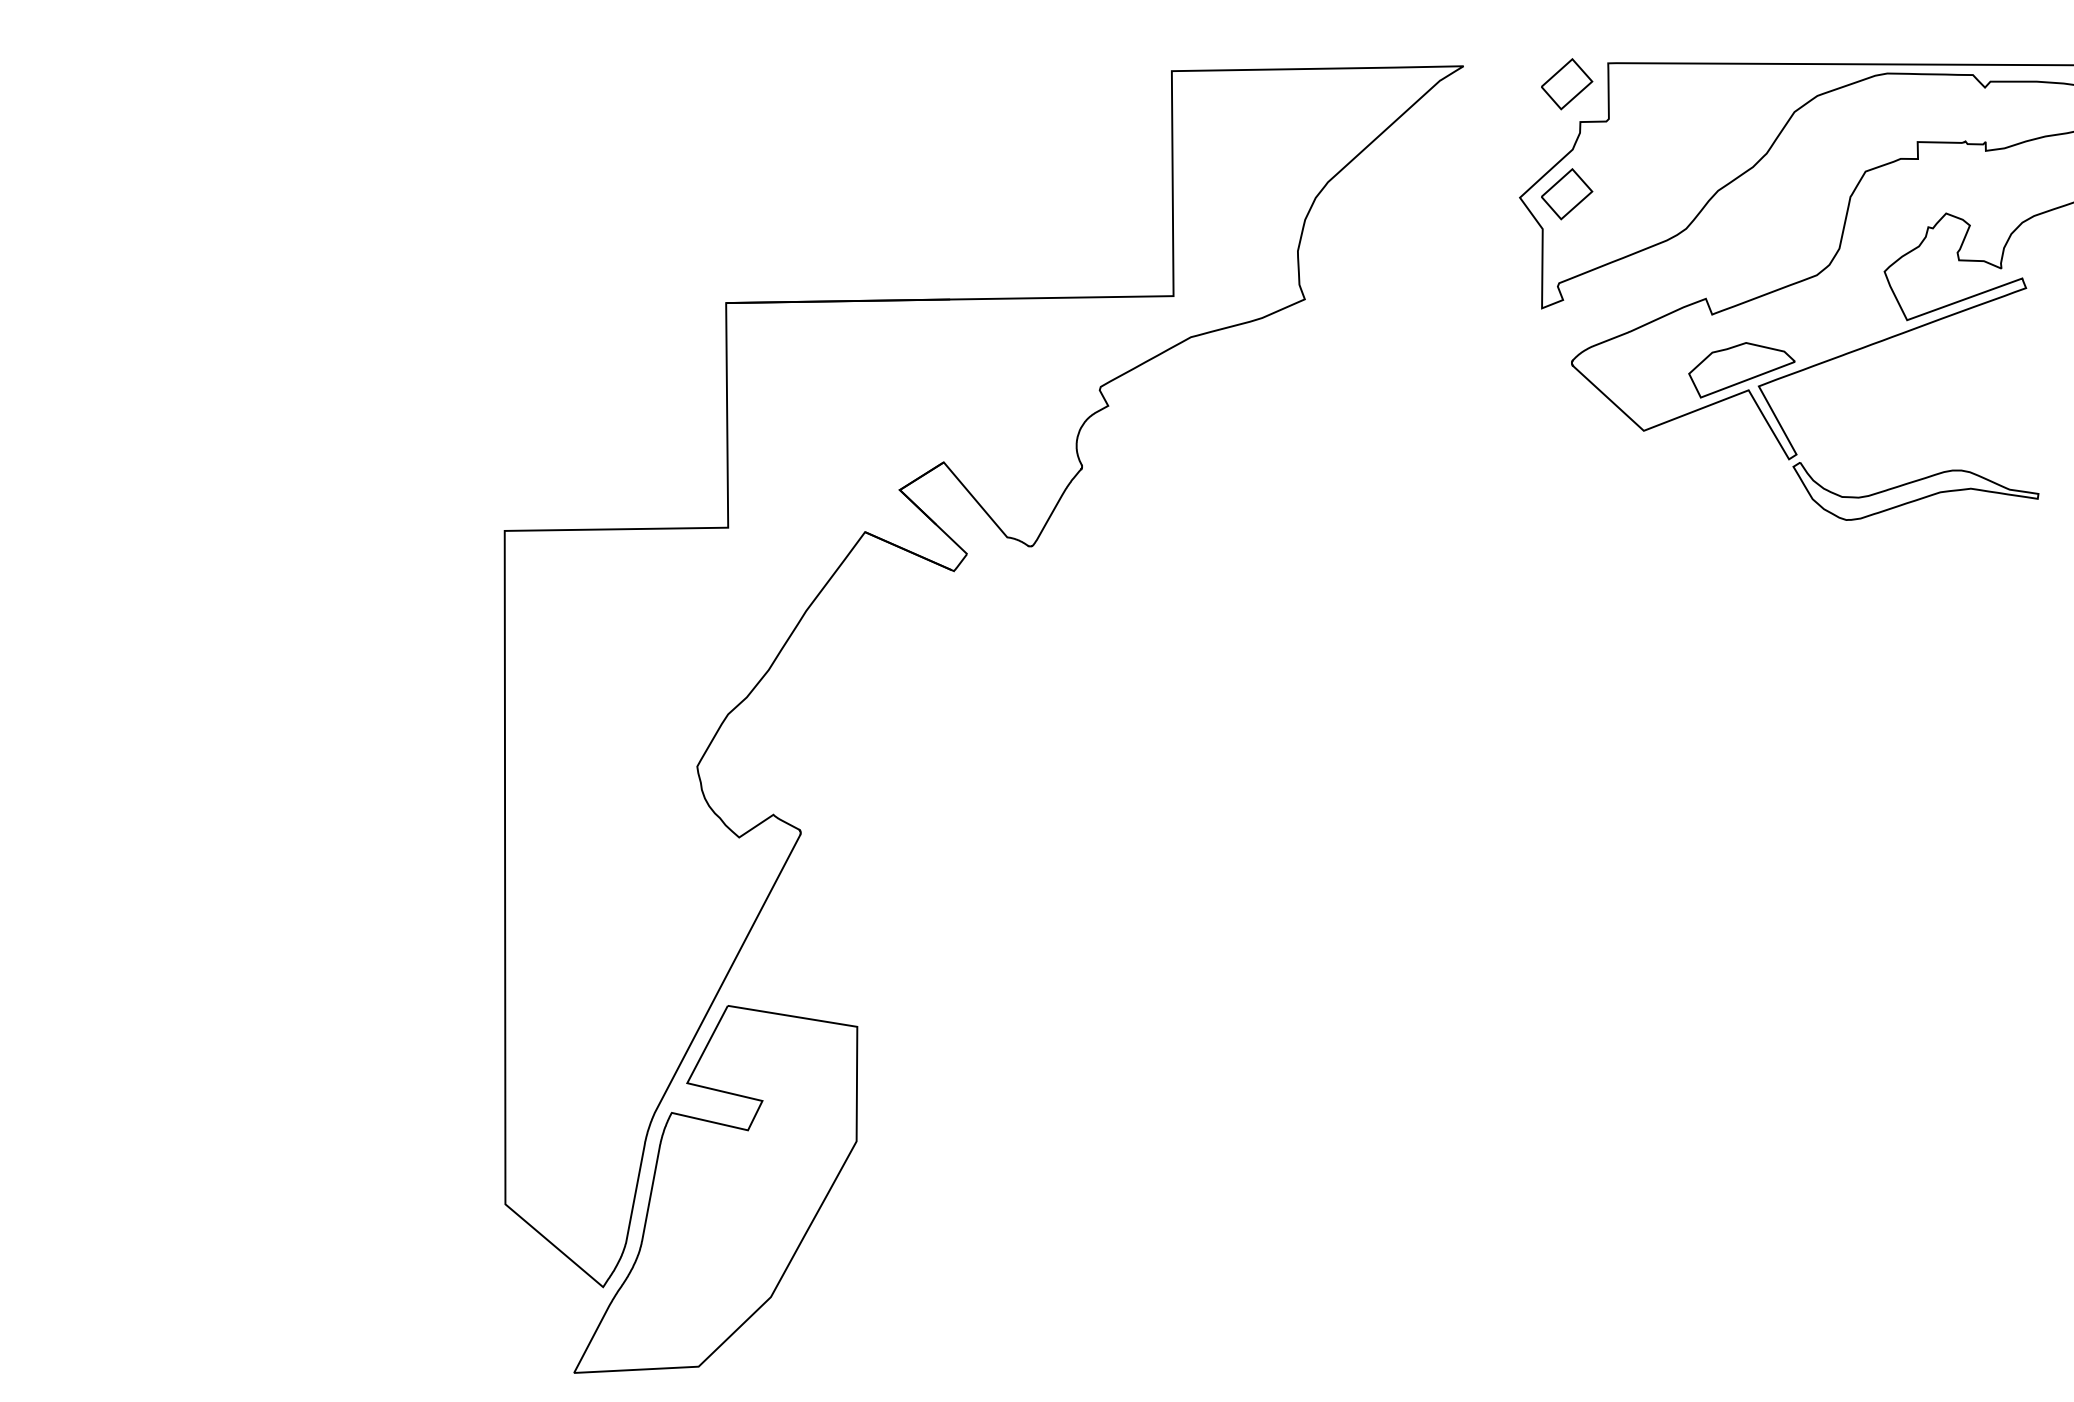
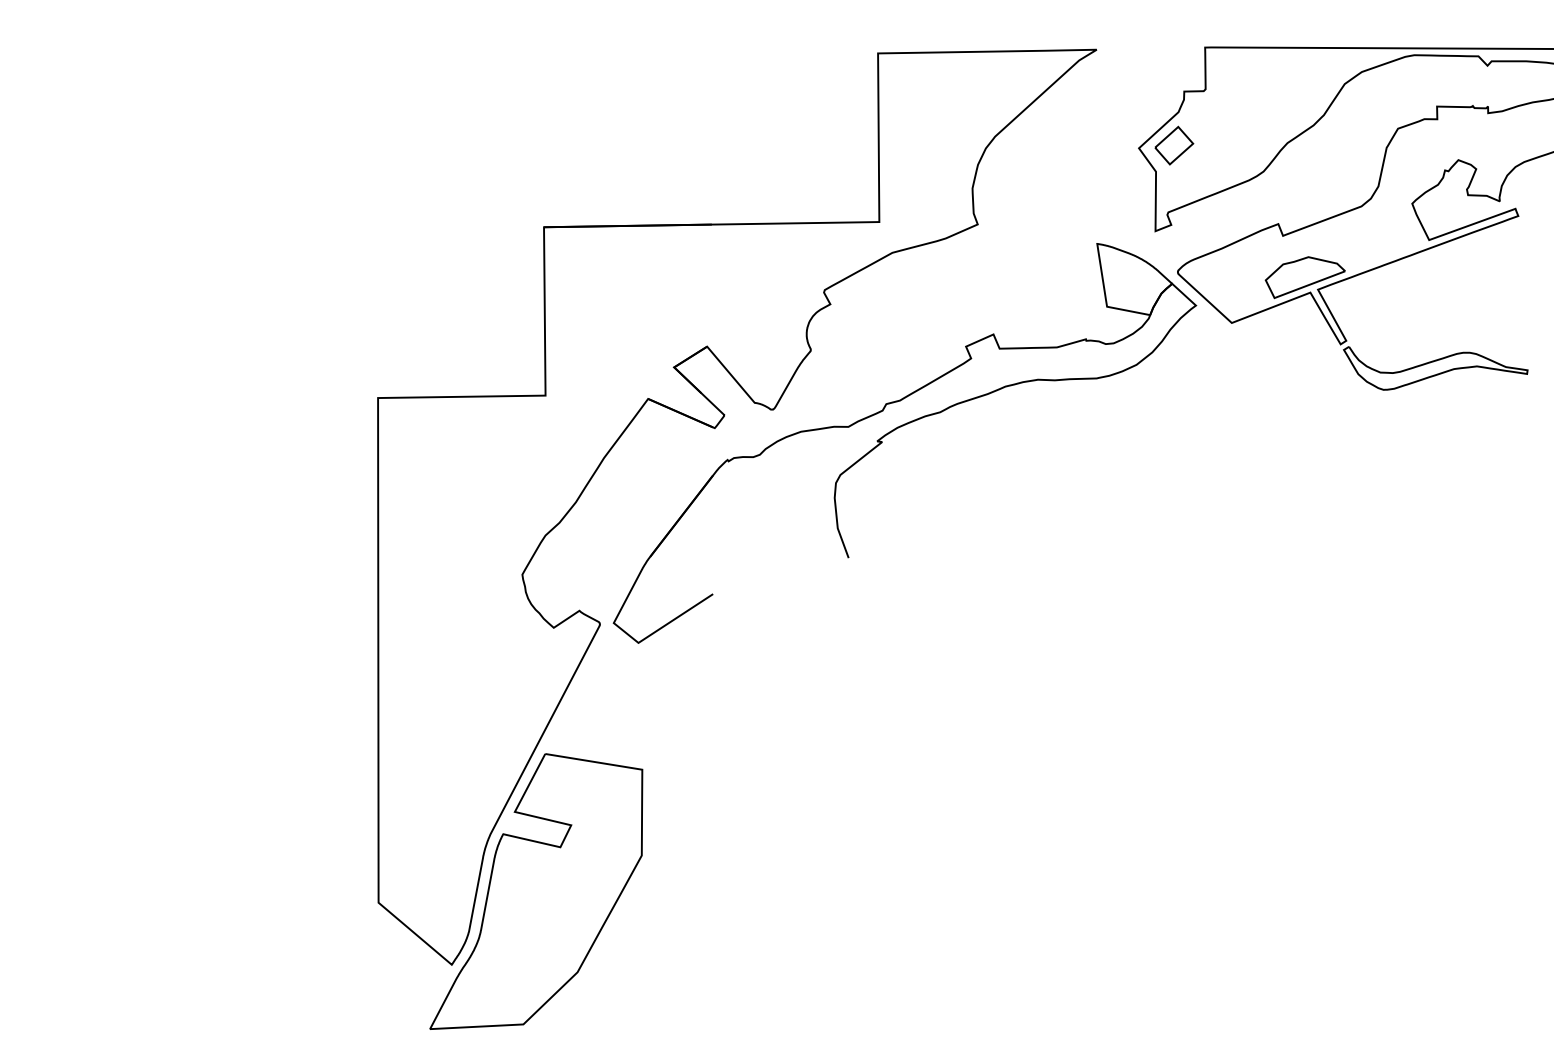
part: (1567, 84) -> (1174, 63), removed
part: (1195, 573) -> (895, 429), added

